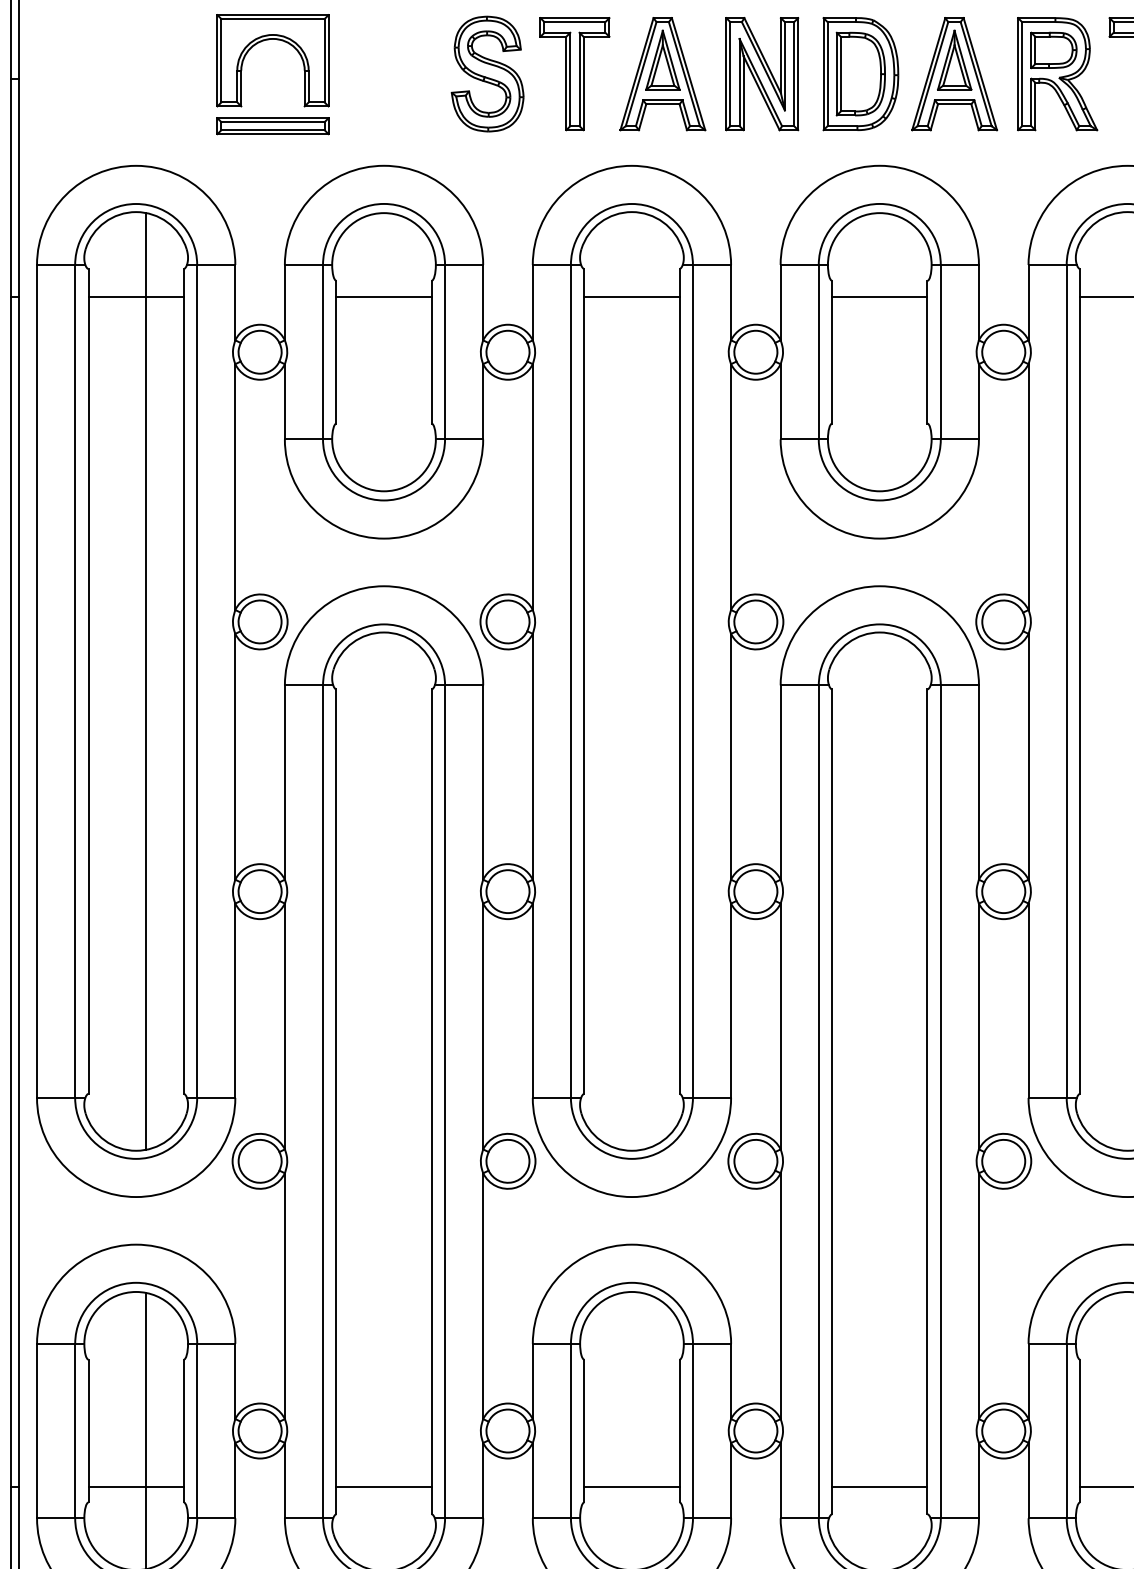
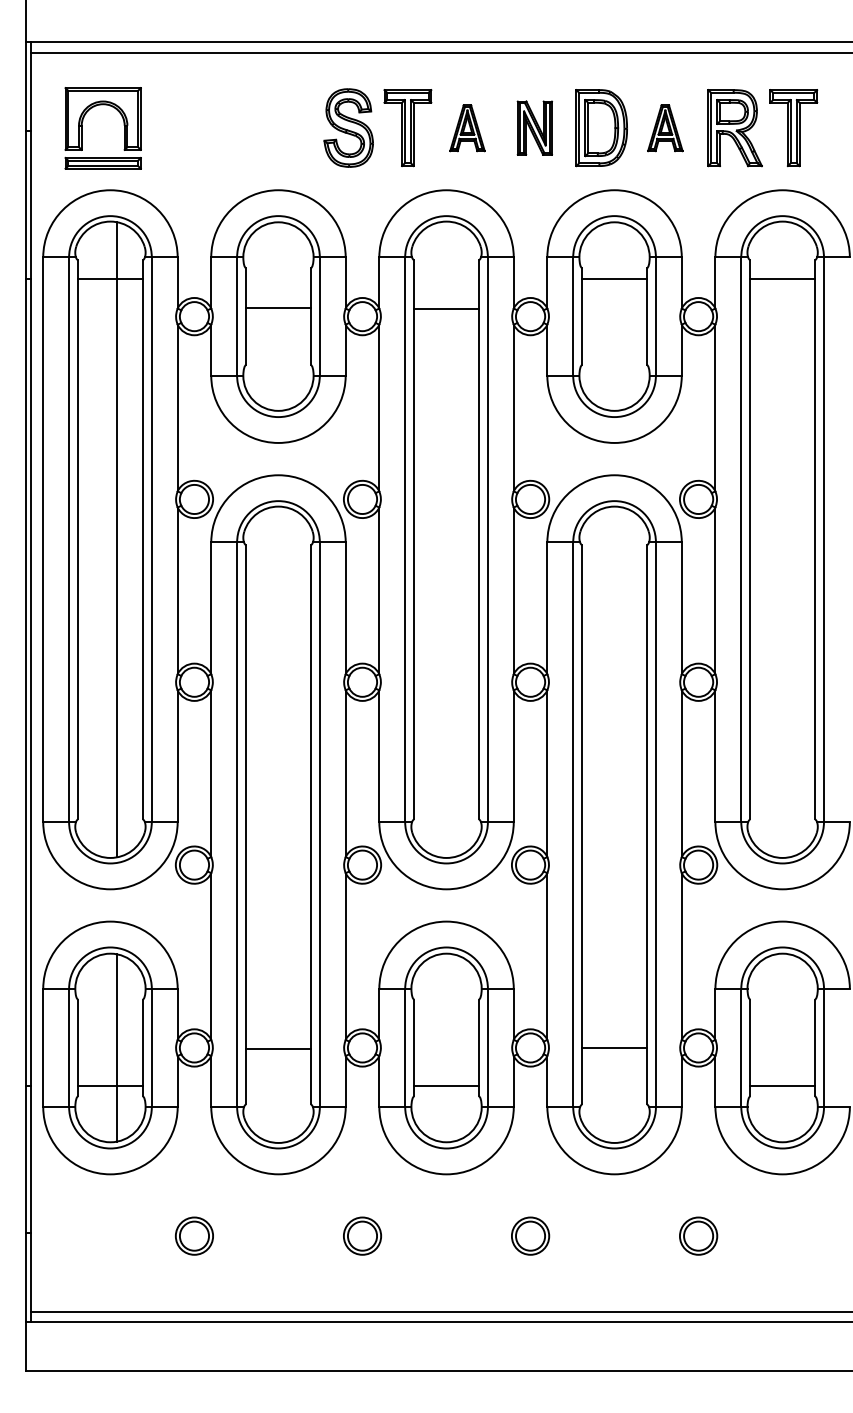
part: (242, 74) -> (82, 128), moved
part: (662, 74) -> (467, 128), size x0.6
part: (761, 74) -> (534, 128), size x0.7
part: (954, 74) -> (665, 128), size x0.6
line: (384, 296) -> (278, 307), moved
line: (631, 296) -> (446, 308), moved
line: (384, 1486) -> (278, 1048), moved
line: (879, 1486) -> (614, 1047), moved

